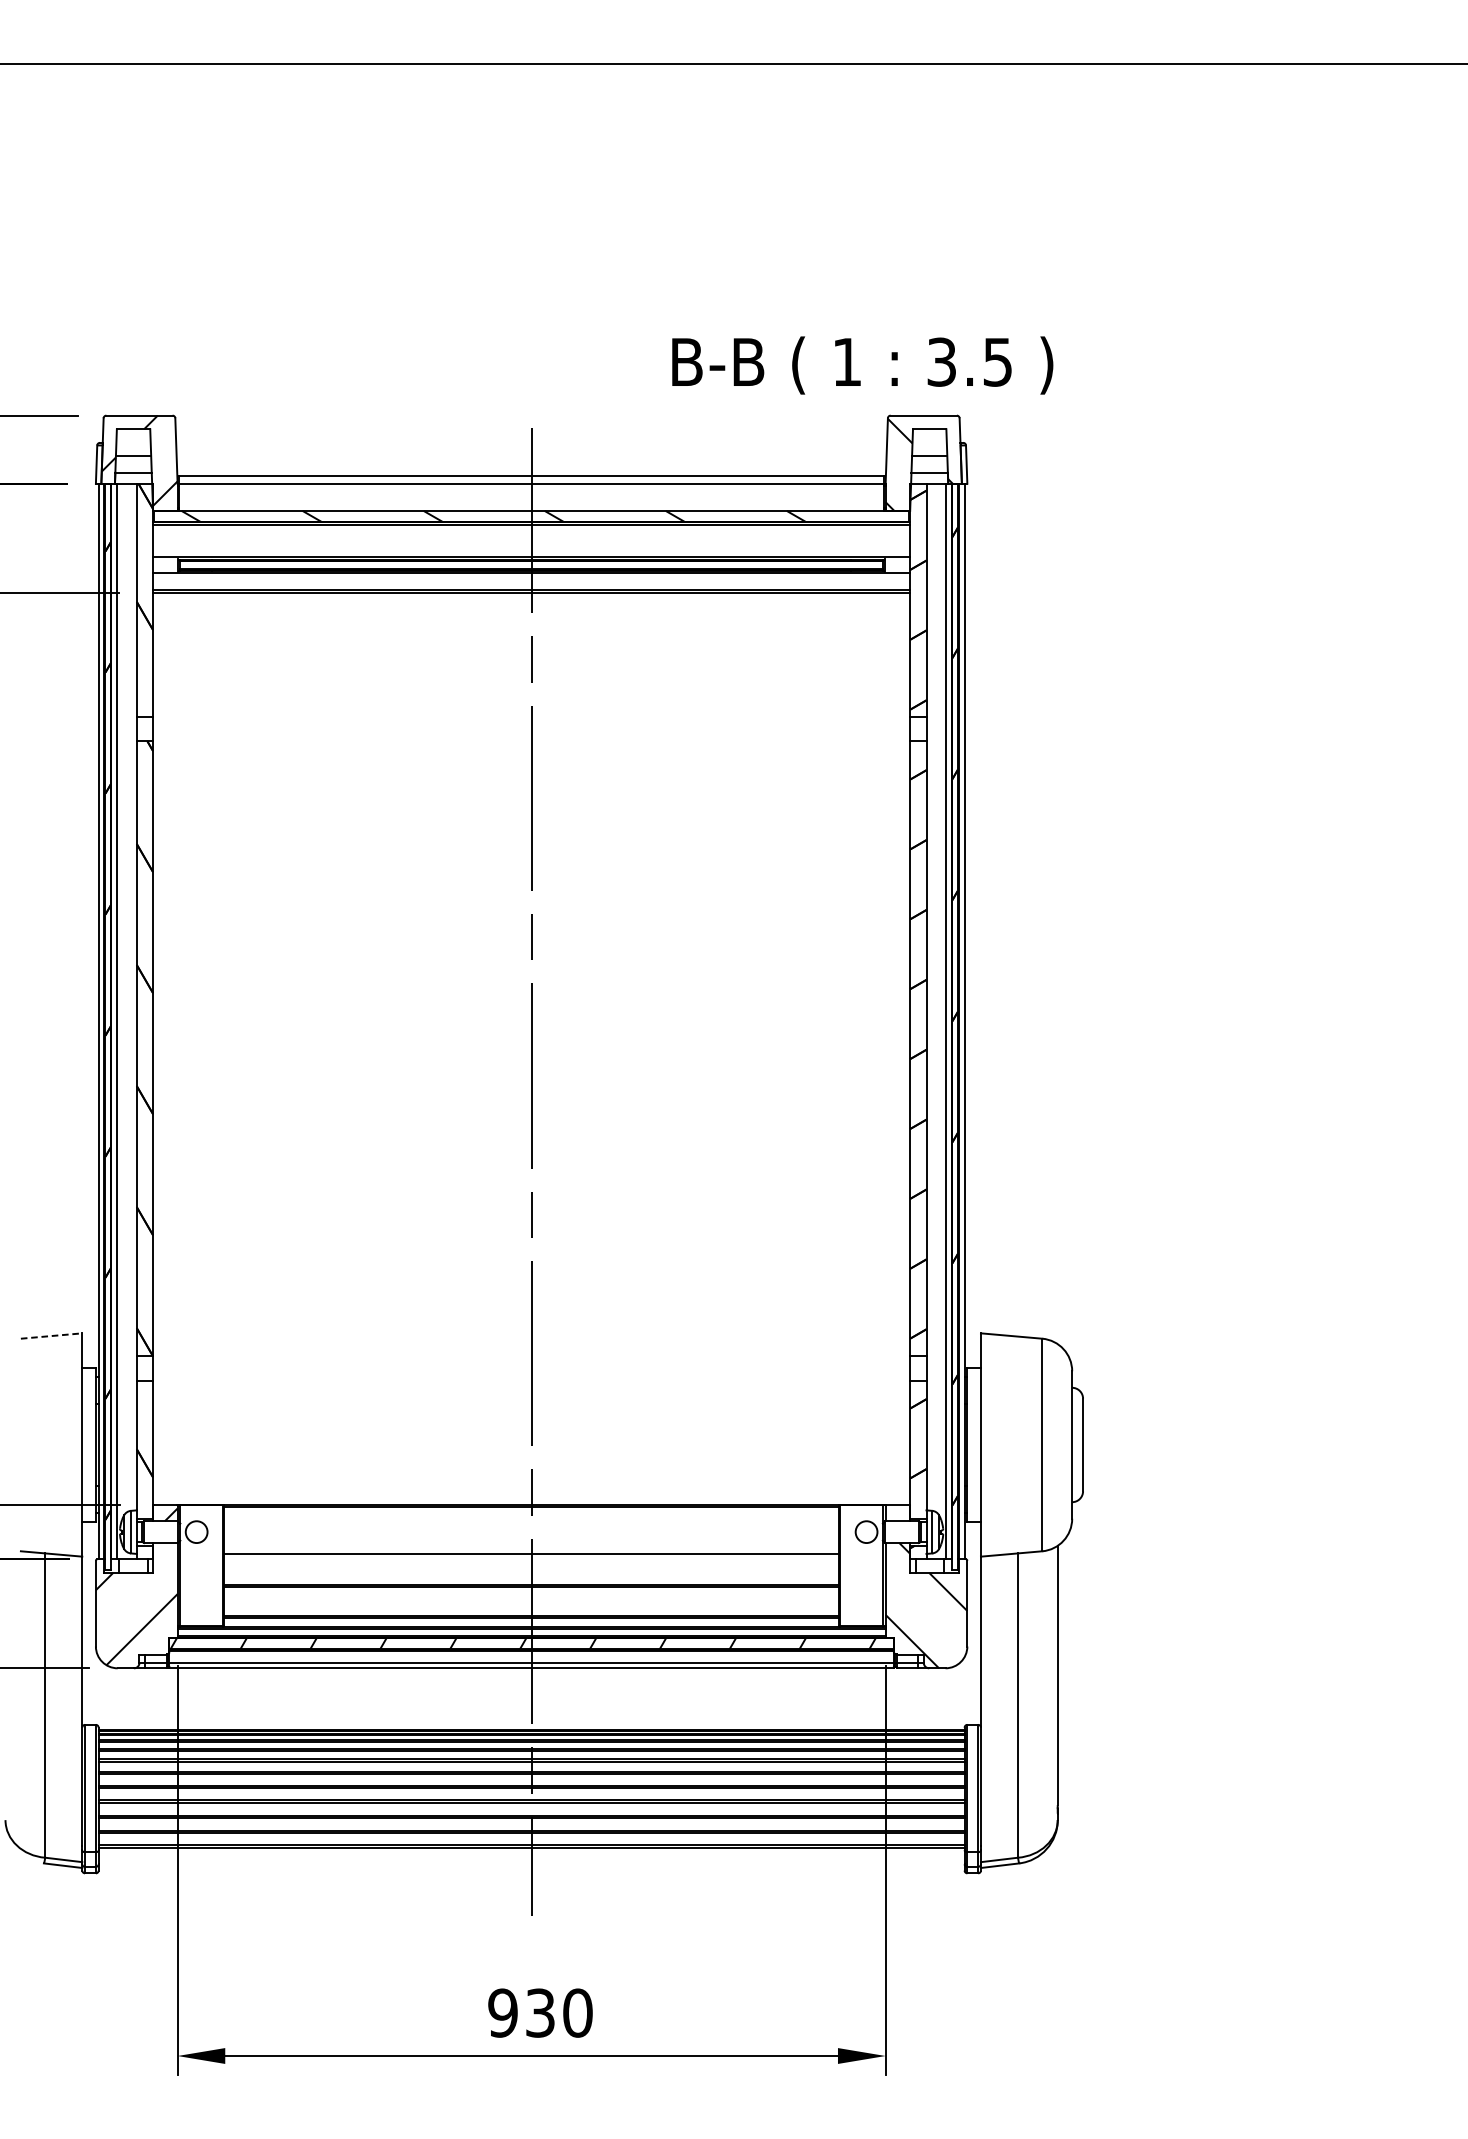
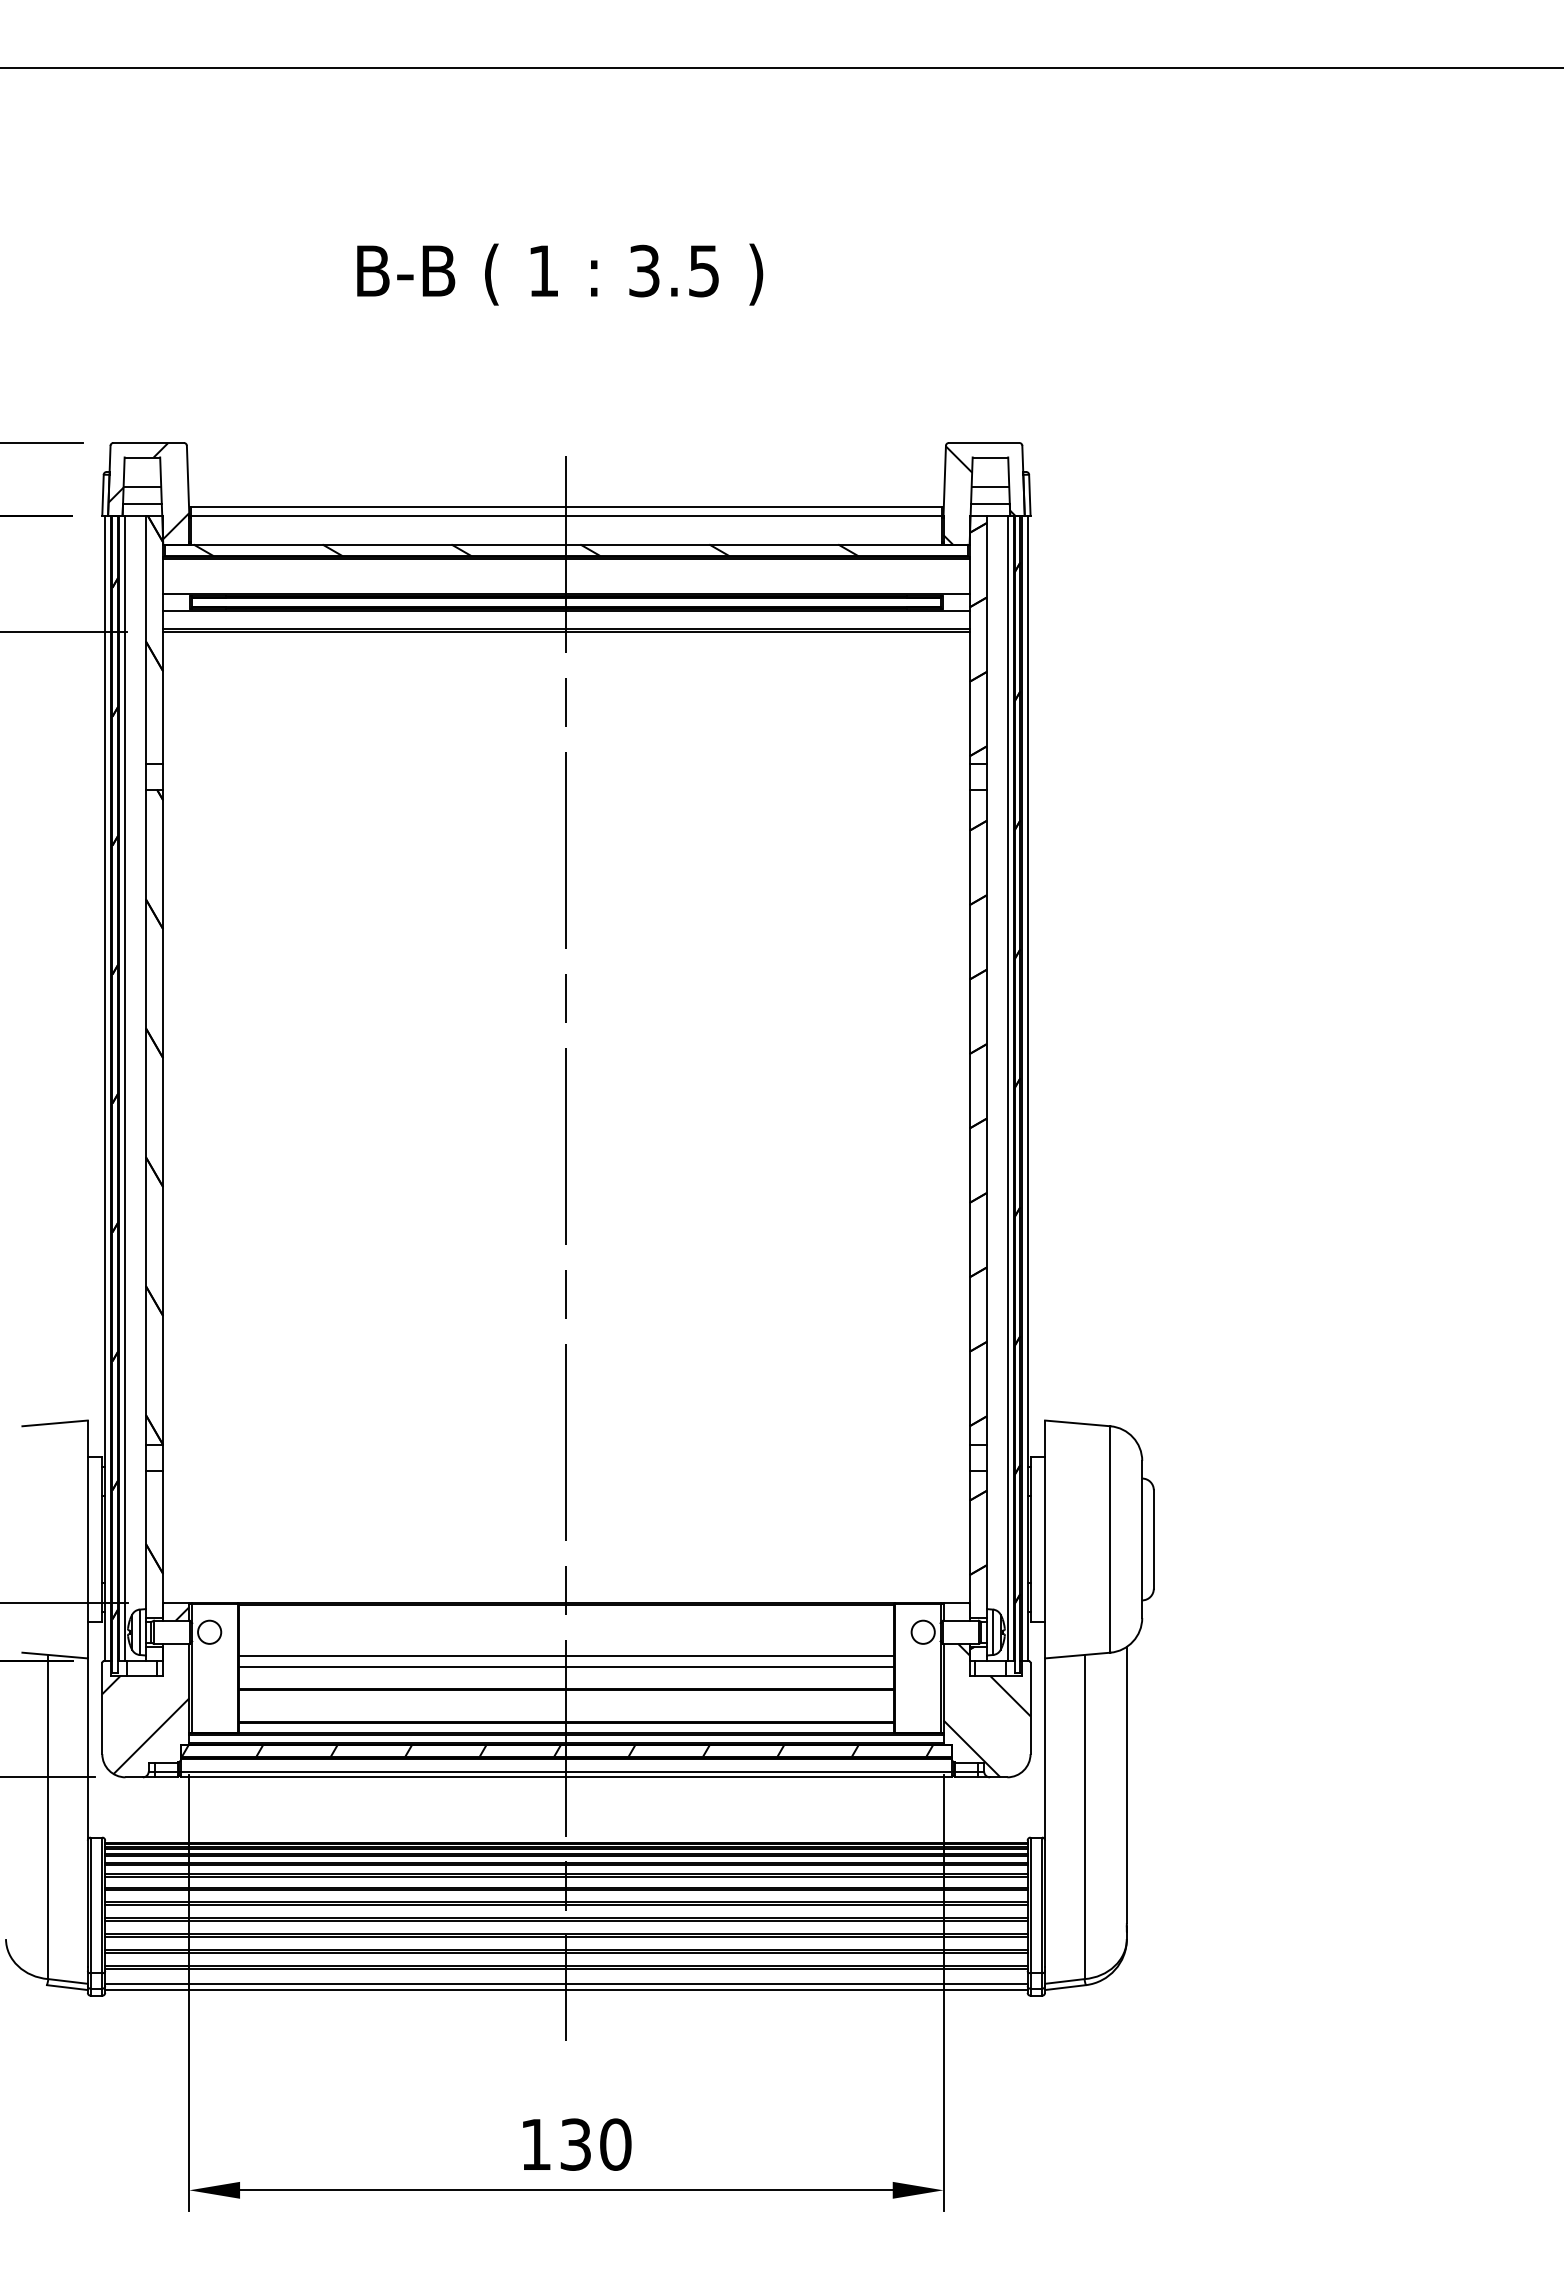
text: (863, 365) -> (560, 274), moved
line: (51, 1336) -> (55, 1423), dashed -> solid
line: (531, 1565) -> (566, 1667), added
line: (531, 1861) -> (566, 1983), added
line: (531, 1867) -> (566, 1989), added
text: (502, 2012) -> (535, 2144), 930 -> 130

